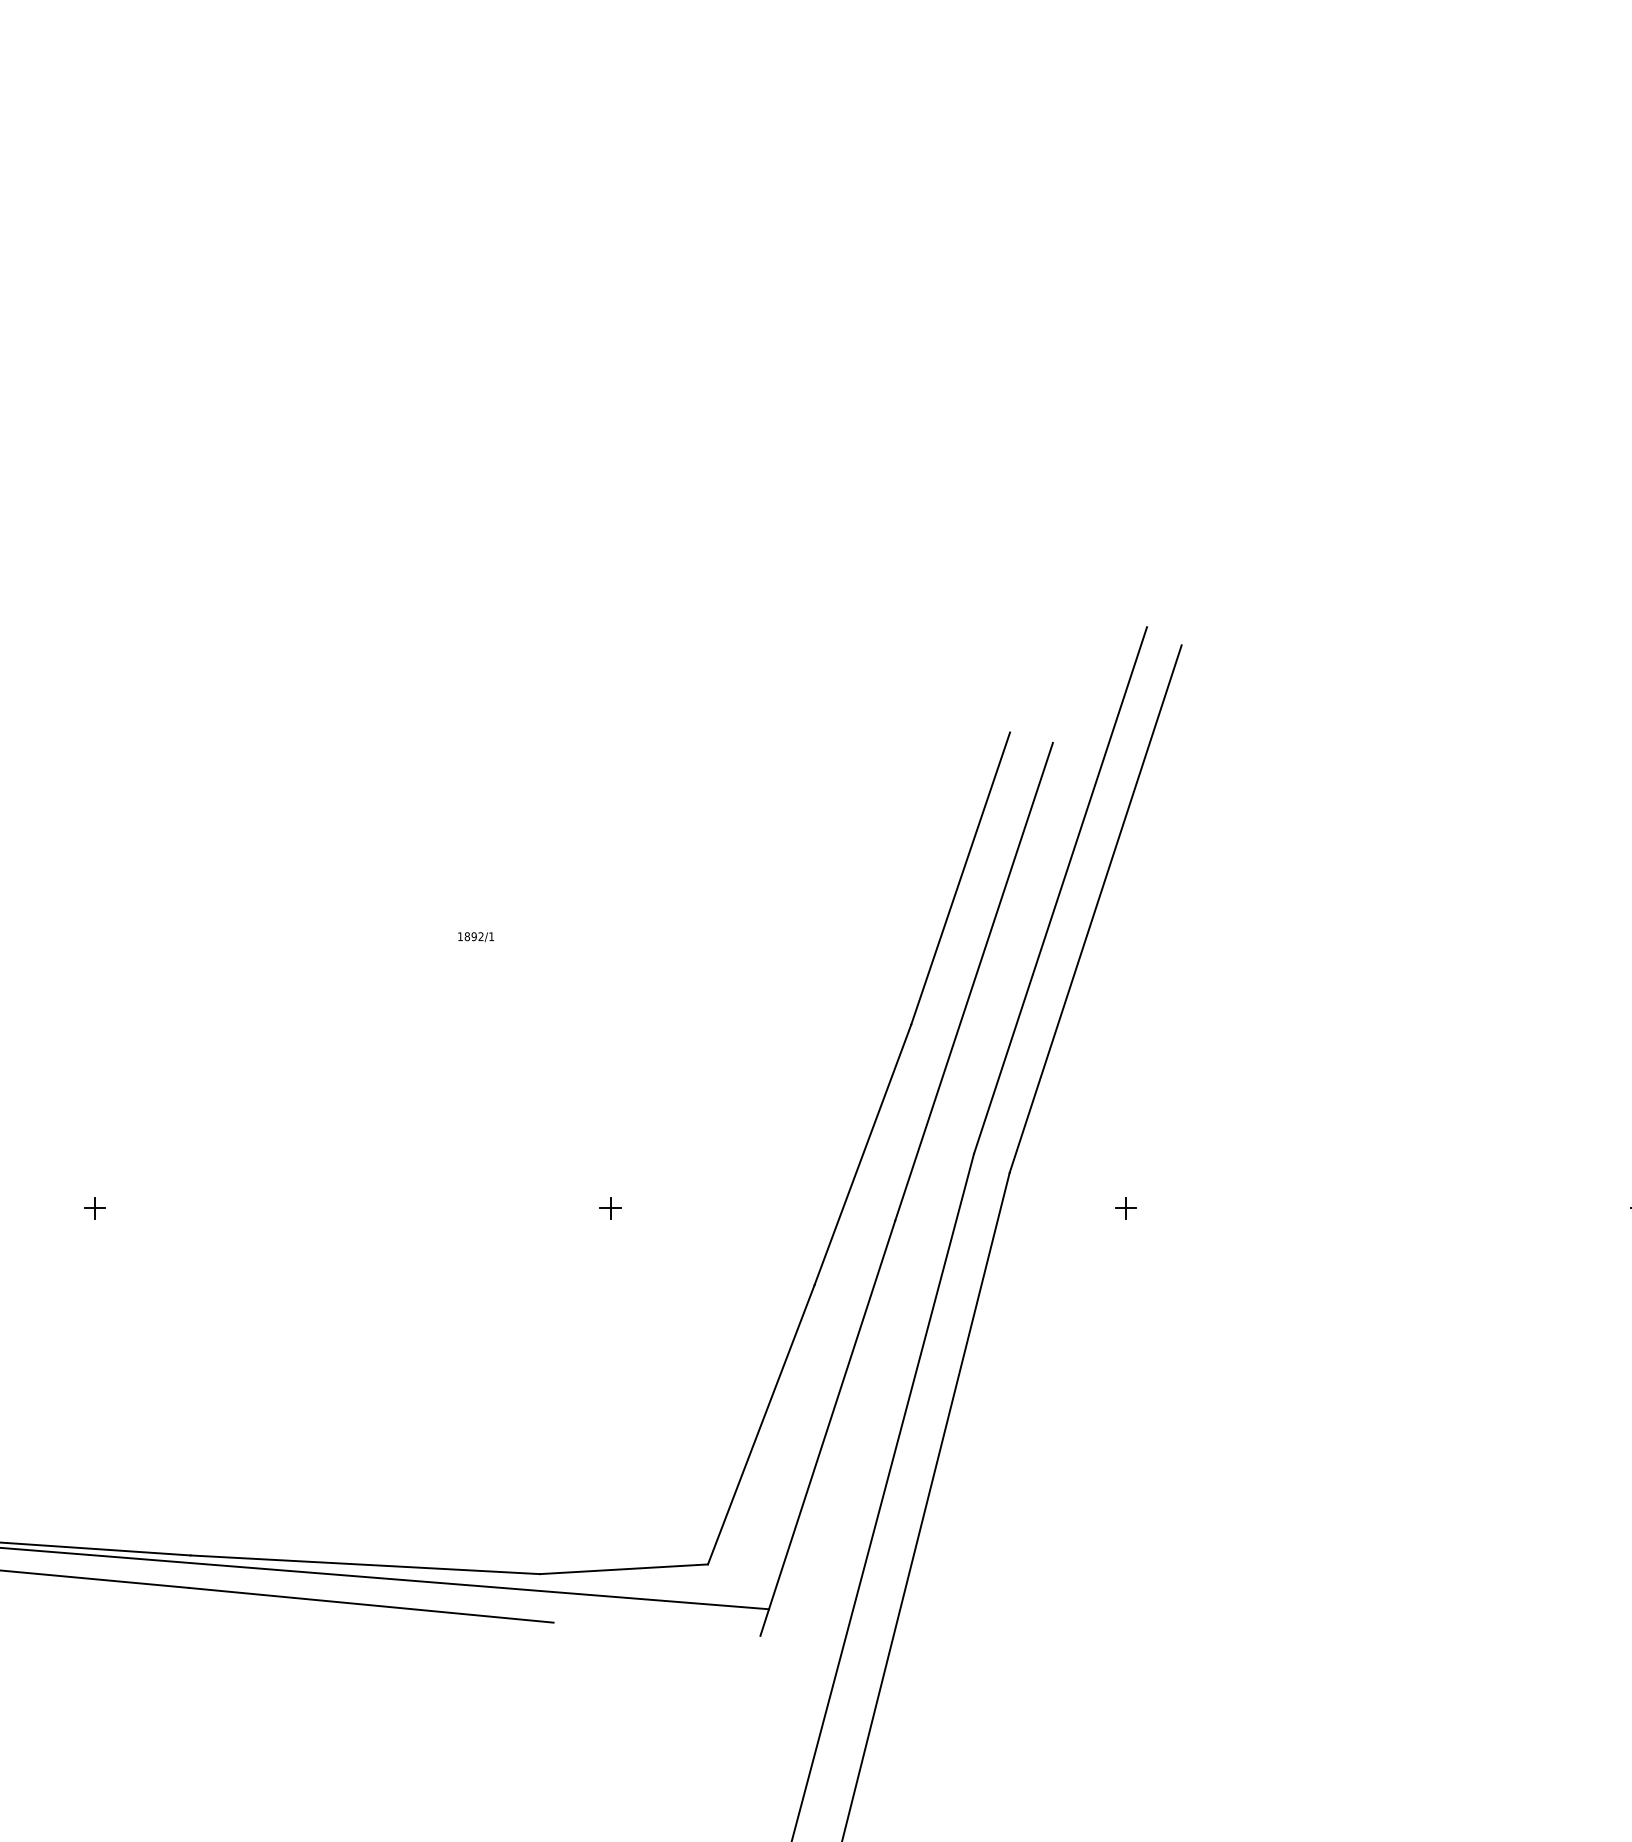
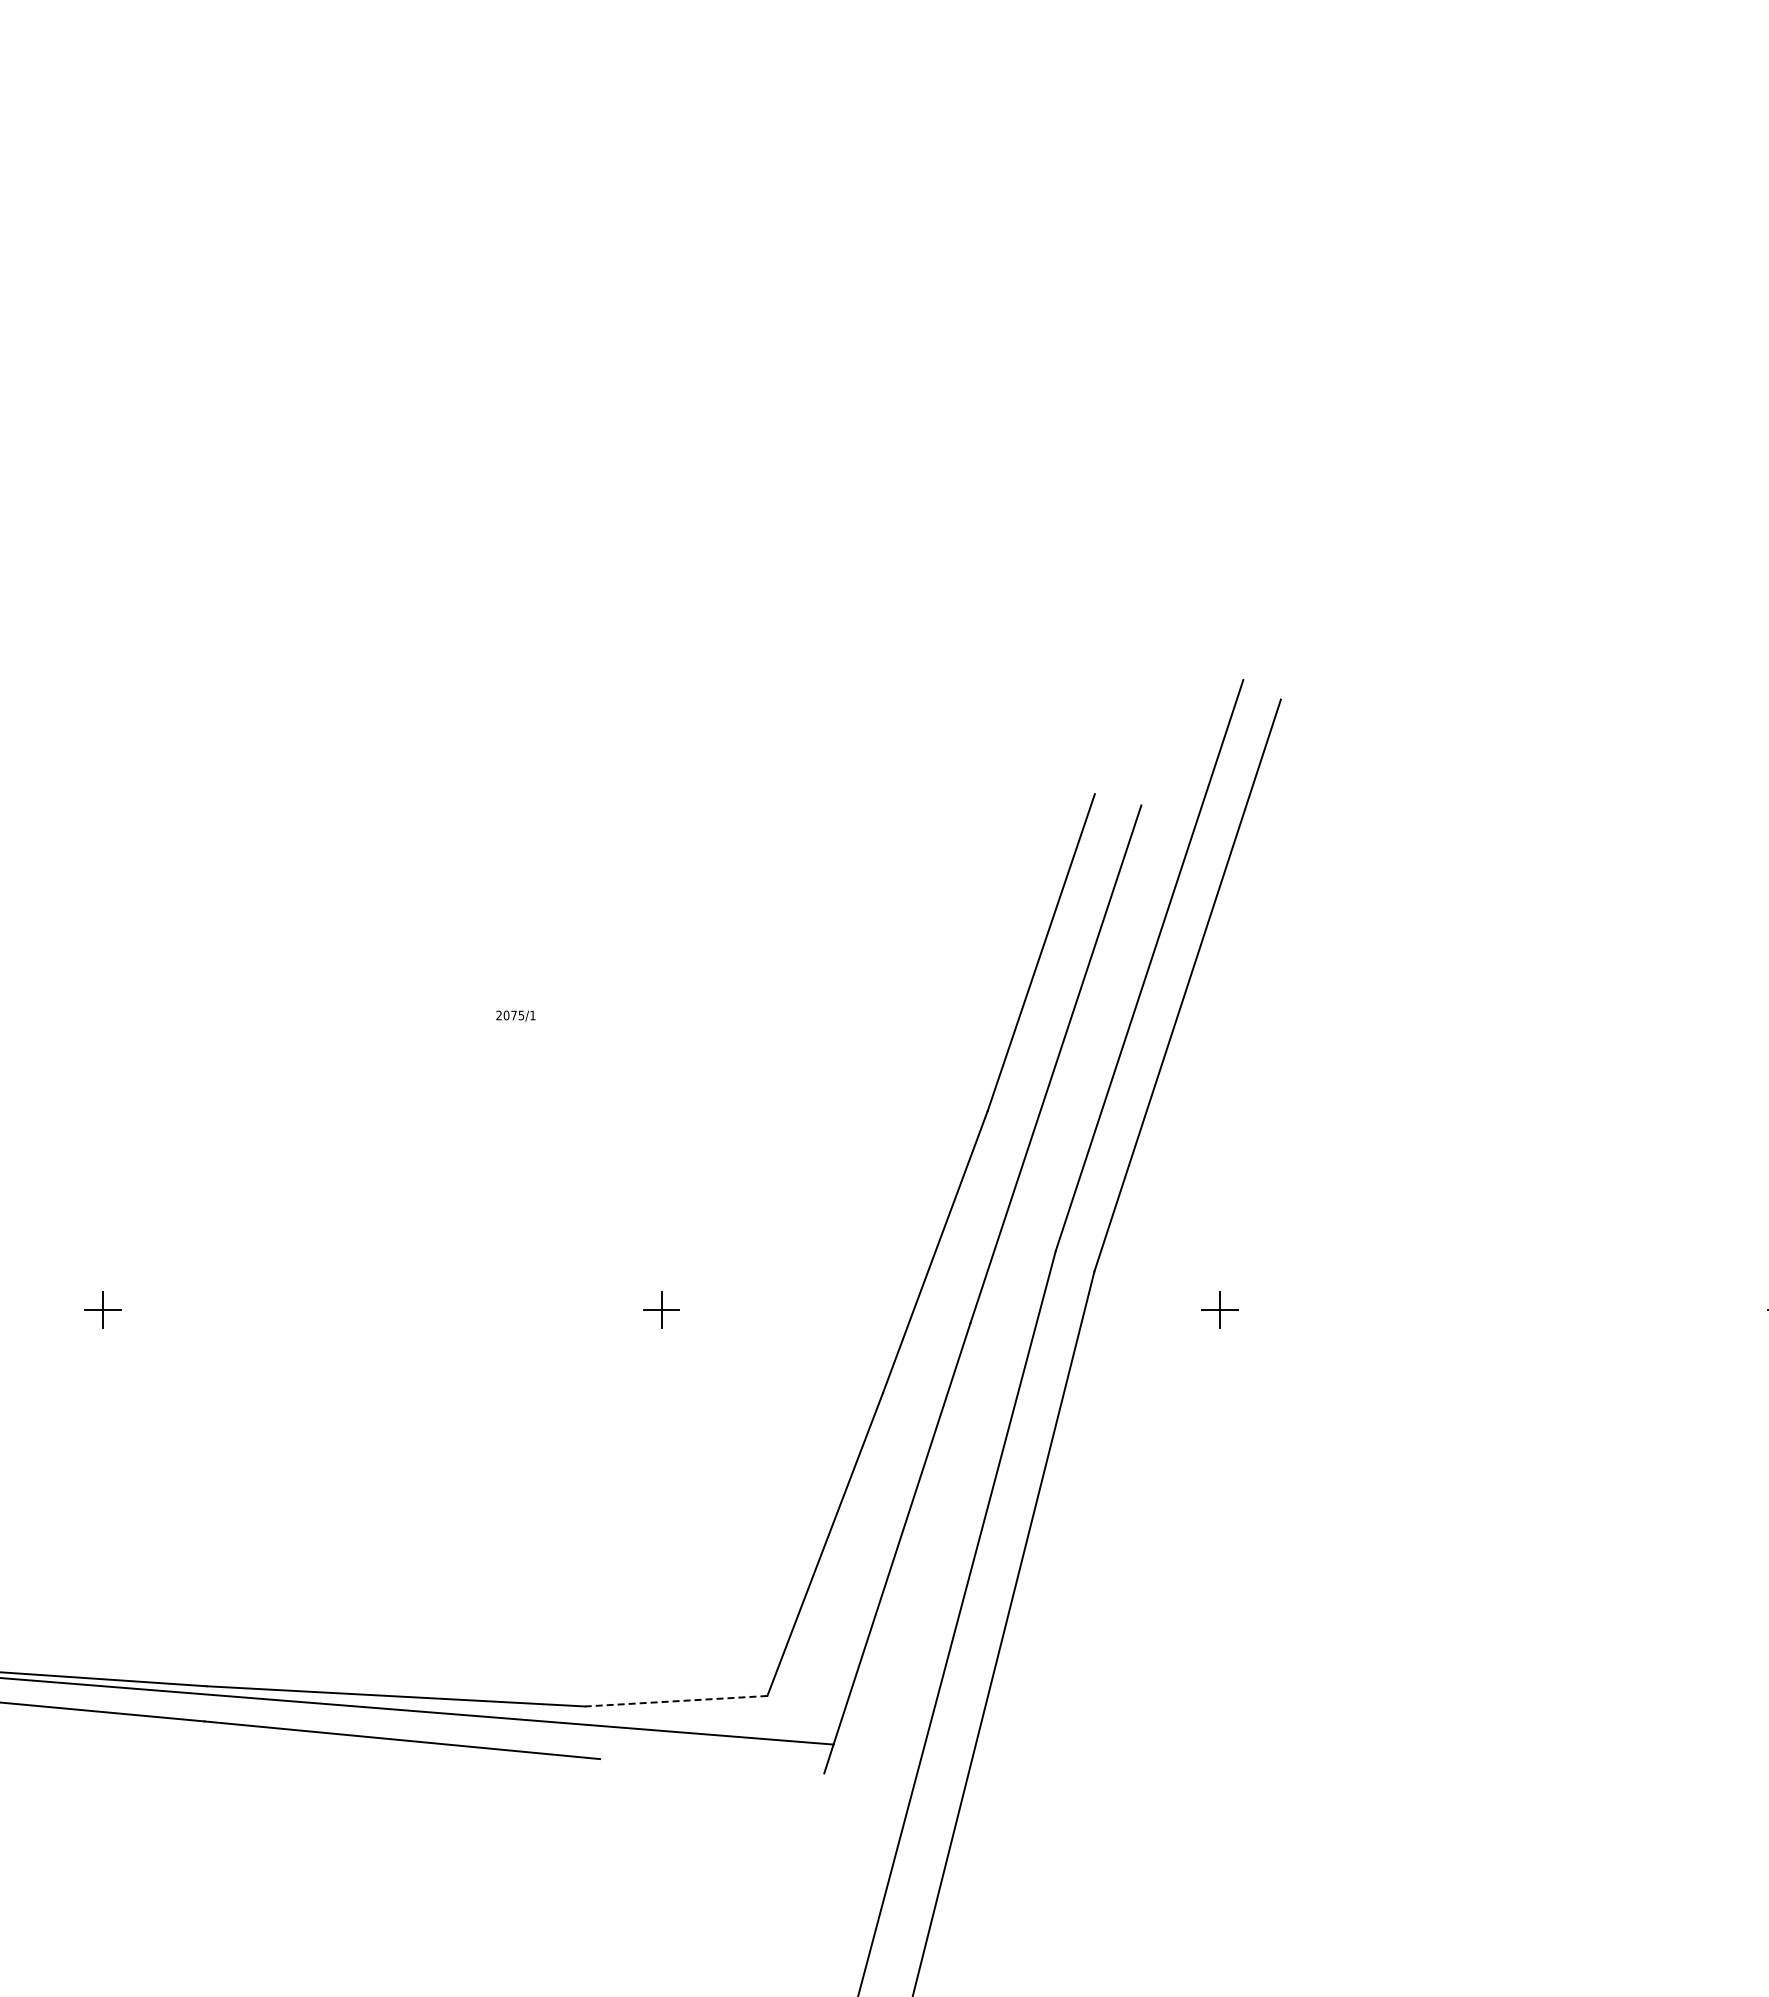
text: (470, 936) -> (510, 1015), 1892/1 -> 2075/1
part: (94, 1207) -> (102, 1309), size x1.6
part: (610, 1207) -> (661, 1309), size x1.6
part: (1125, 1207) -> (1220, 1309), size x1.6
line: (623, 1569) -> (675, 1701), solid -> dashed

